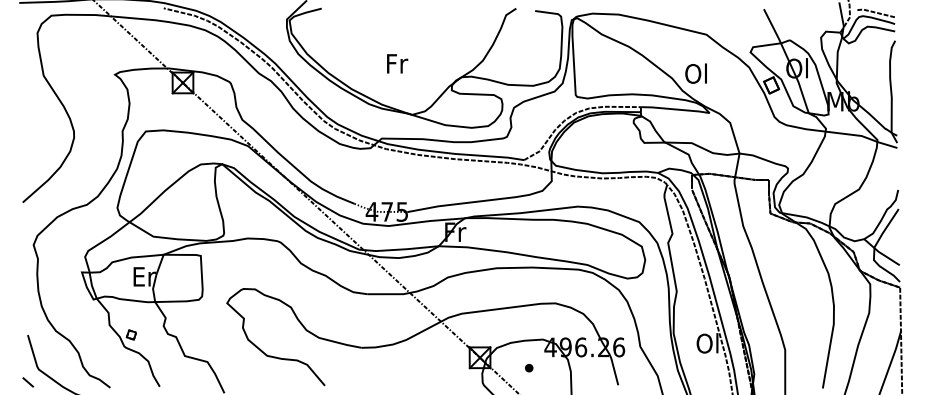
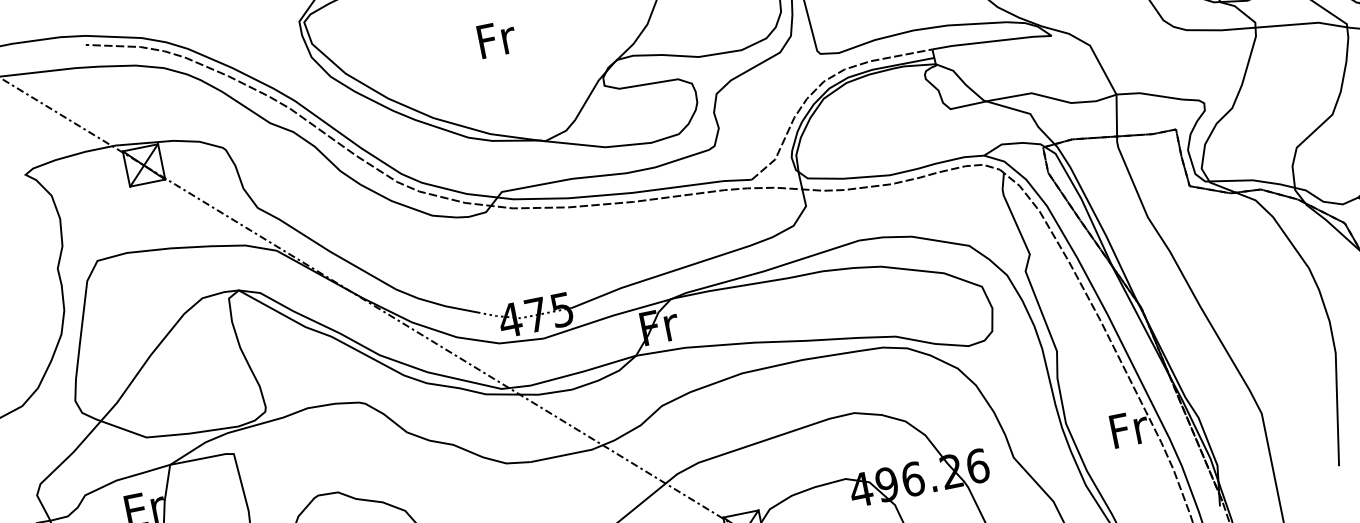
text: (397, 63) -> (496, 38), moved
text: (707, 343) -> (1127, 429), Ol -> Fr

